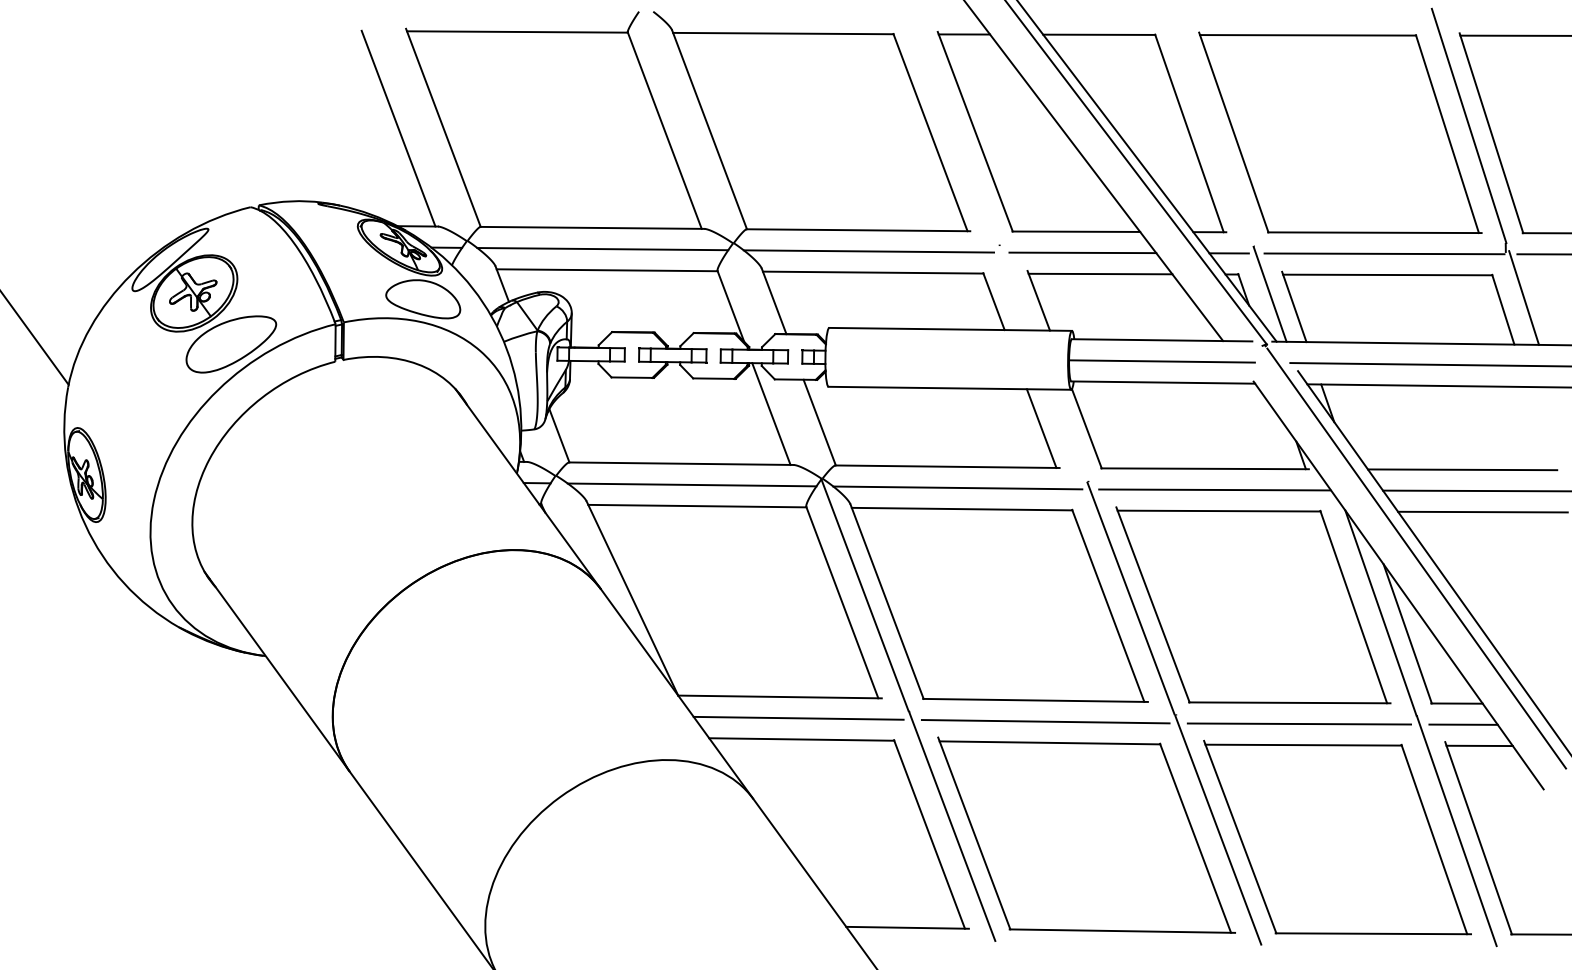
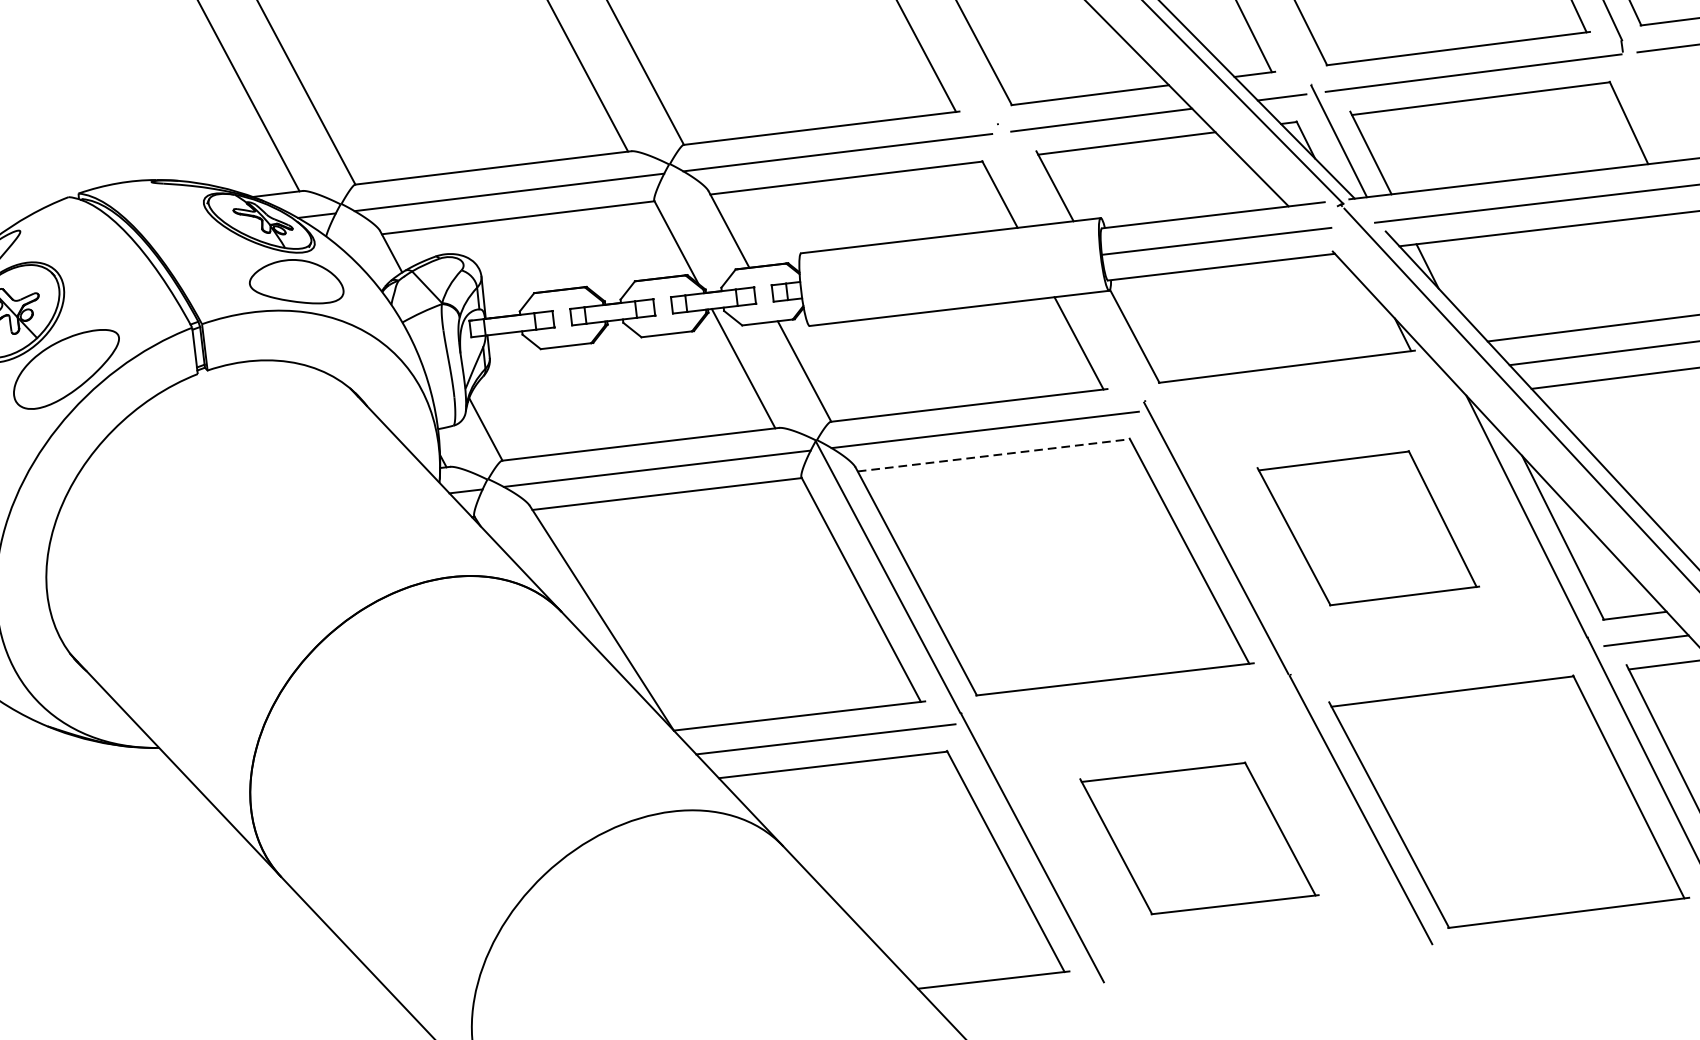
line: (1524, 297) -> (1653, 104), removed
line: (1214, 489) -> (1301, 390), removed
line: (962, 509) -> (994, 455), solid -> dashed
part: (1253, 605) -> (1368, 527), size x0.6
line: (1045, 721) -> (1130, 703), removed
line: (1299, 723) -> (1444, 665), removed
part: (1086, 834) -> (1199, 836), size x0.6

